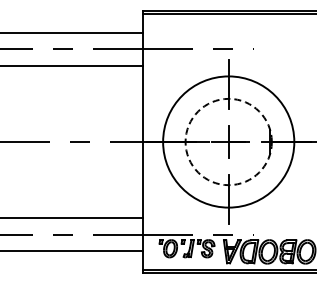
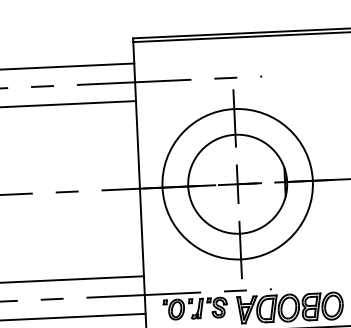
circle: (228, 141) -> (237, 183), dashed -> solid

